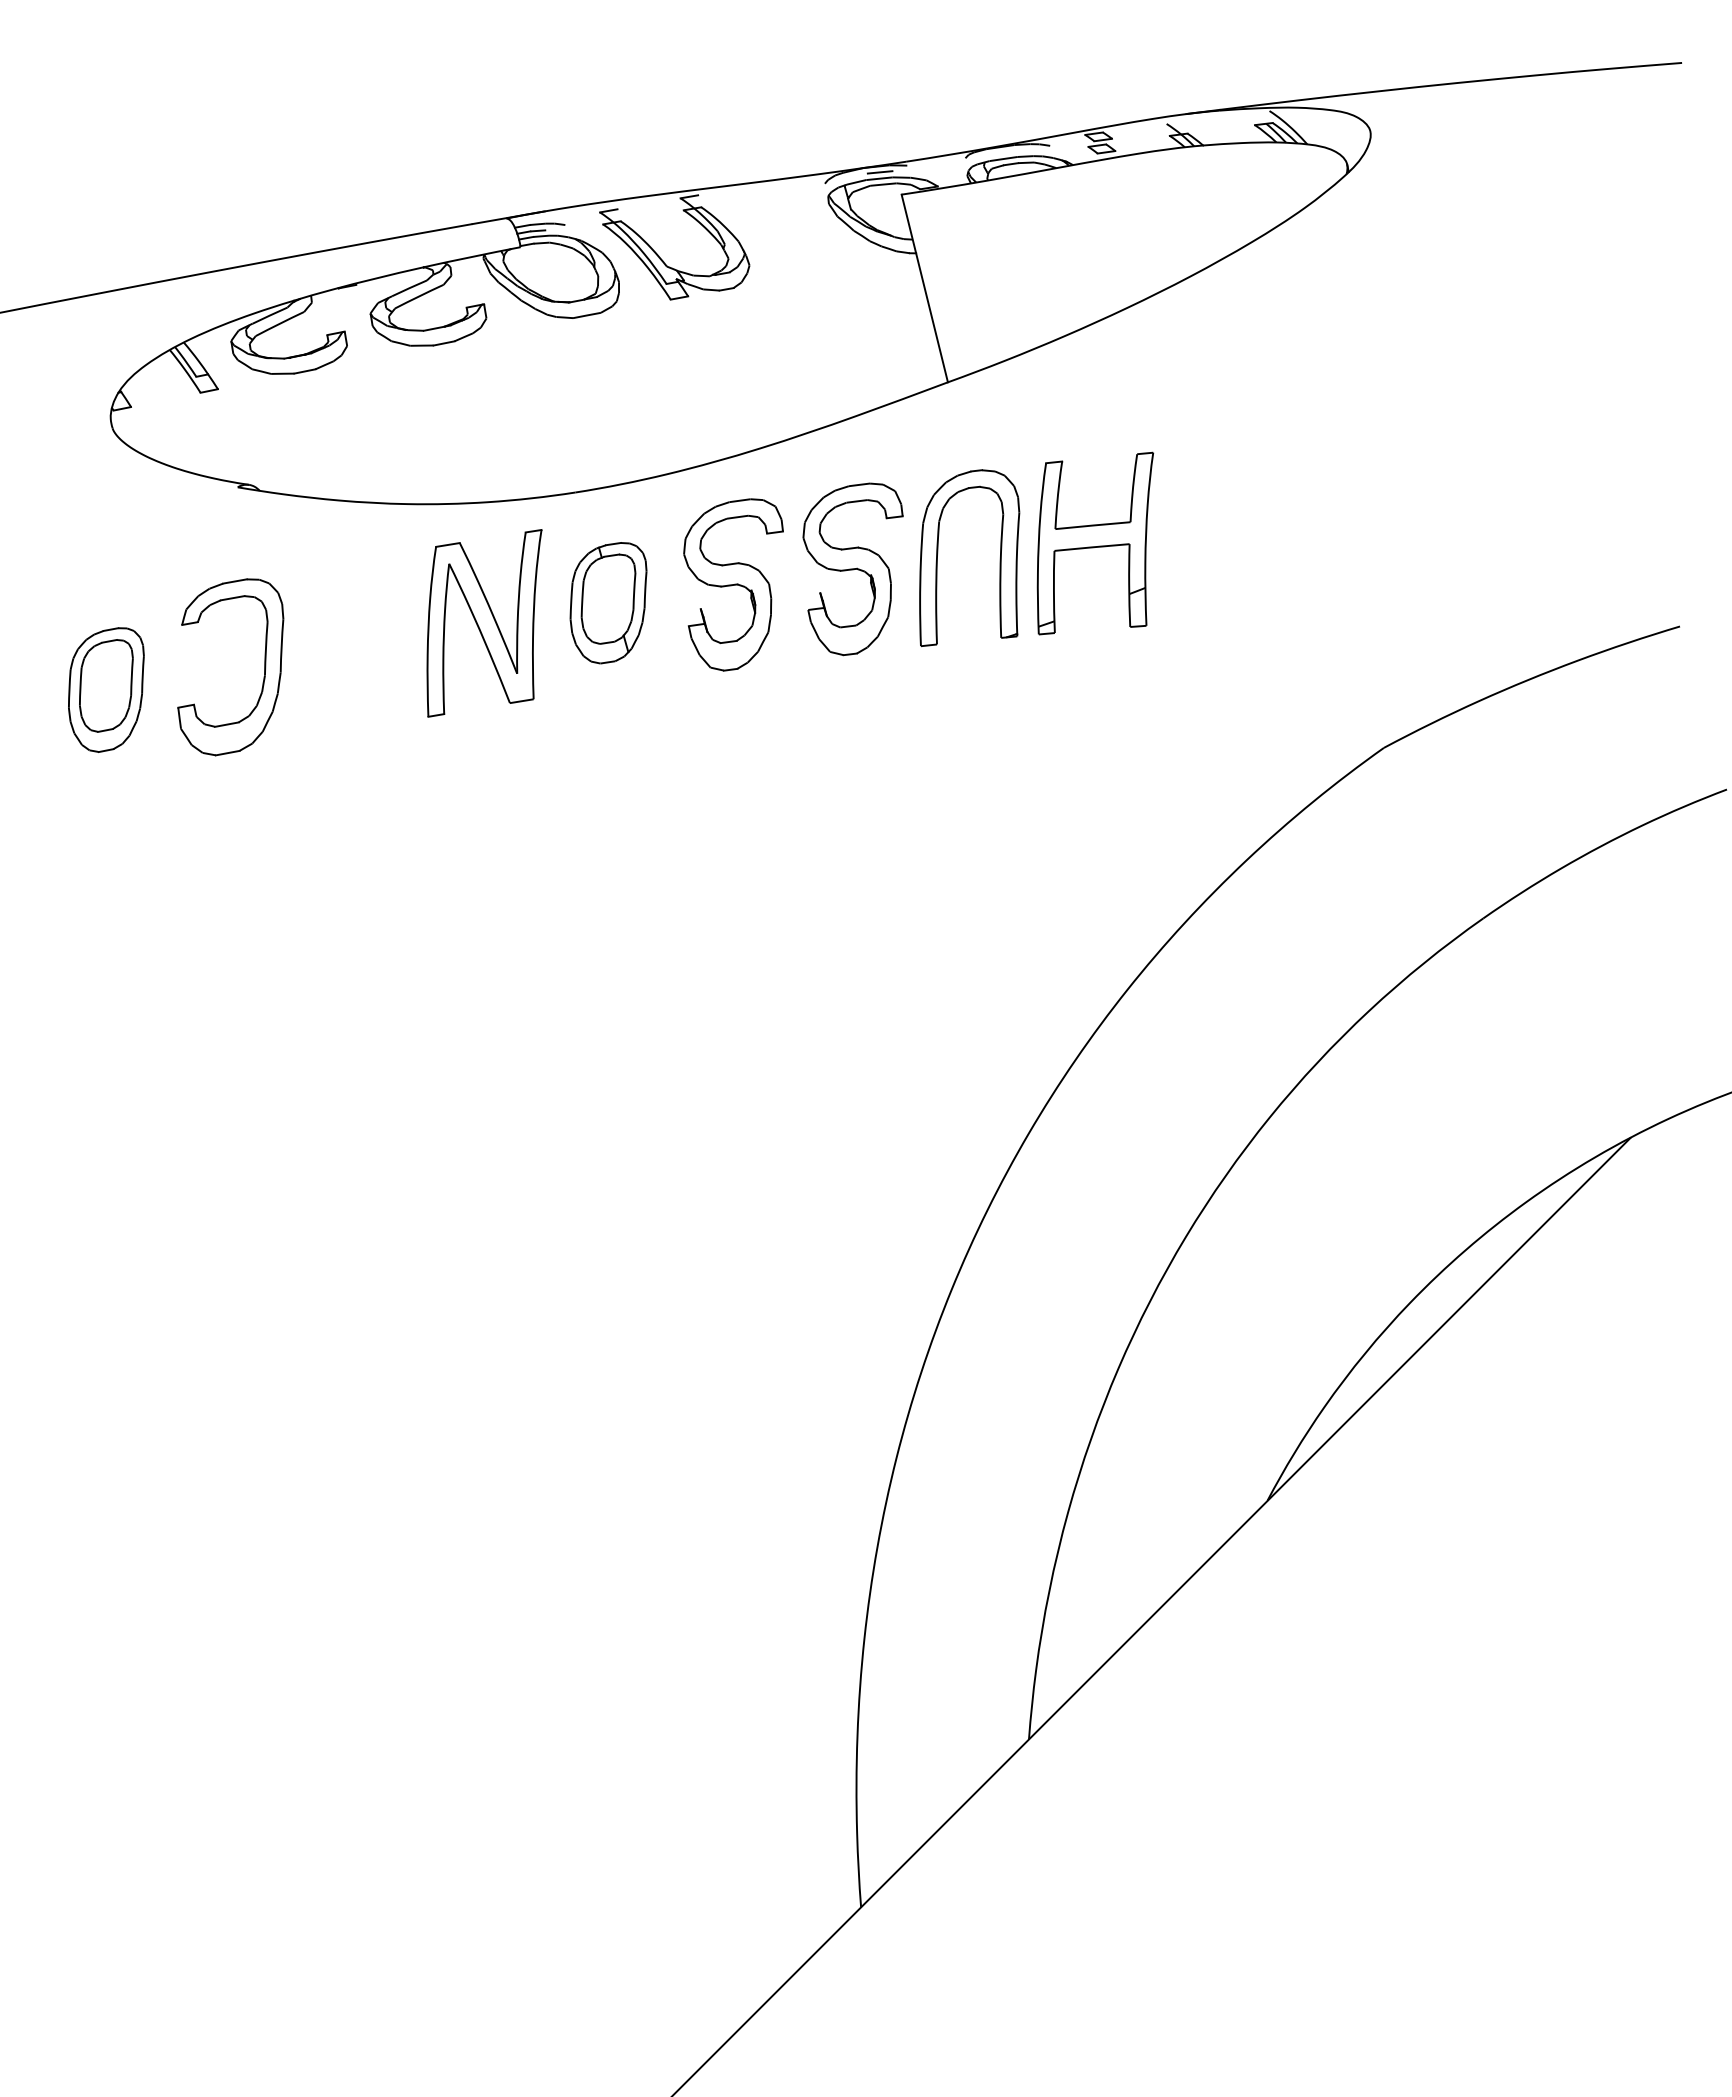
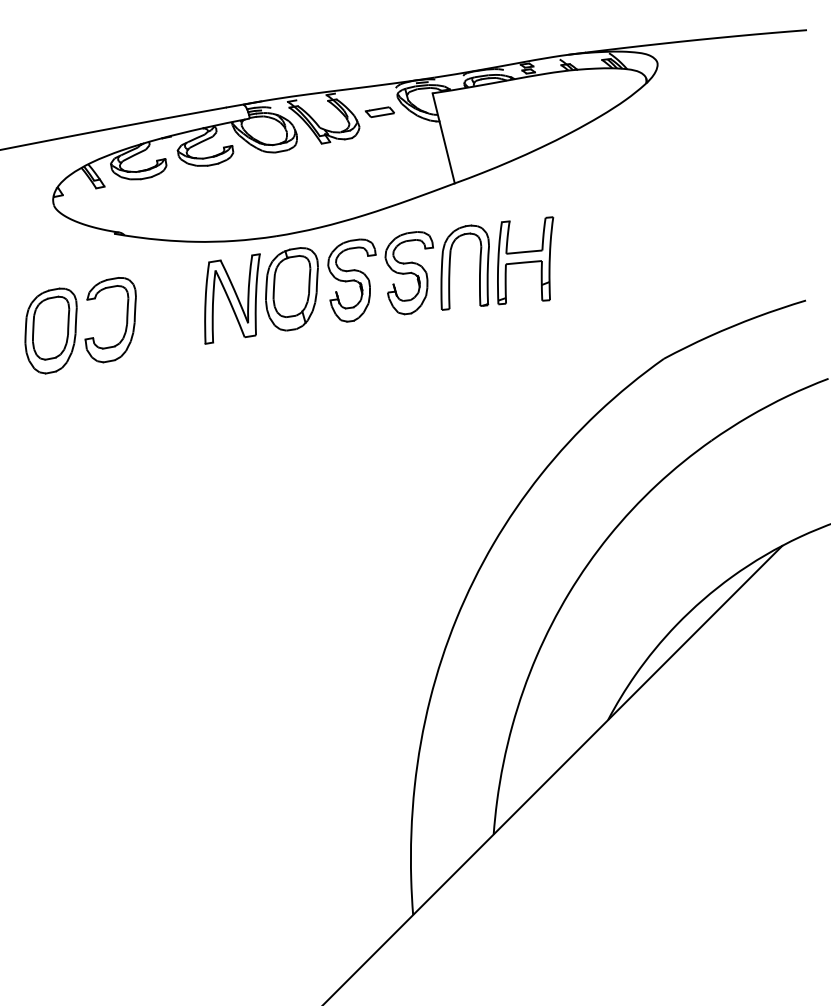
part: (790, 234) -> (379, 112), added
part: (607, 603) -> (291, 289), size x1.43
part: (105, 688) -> (50, 330), size x1.43

